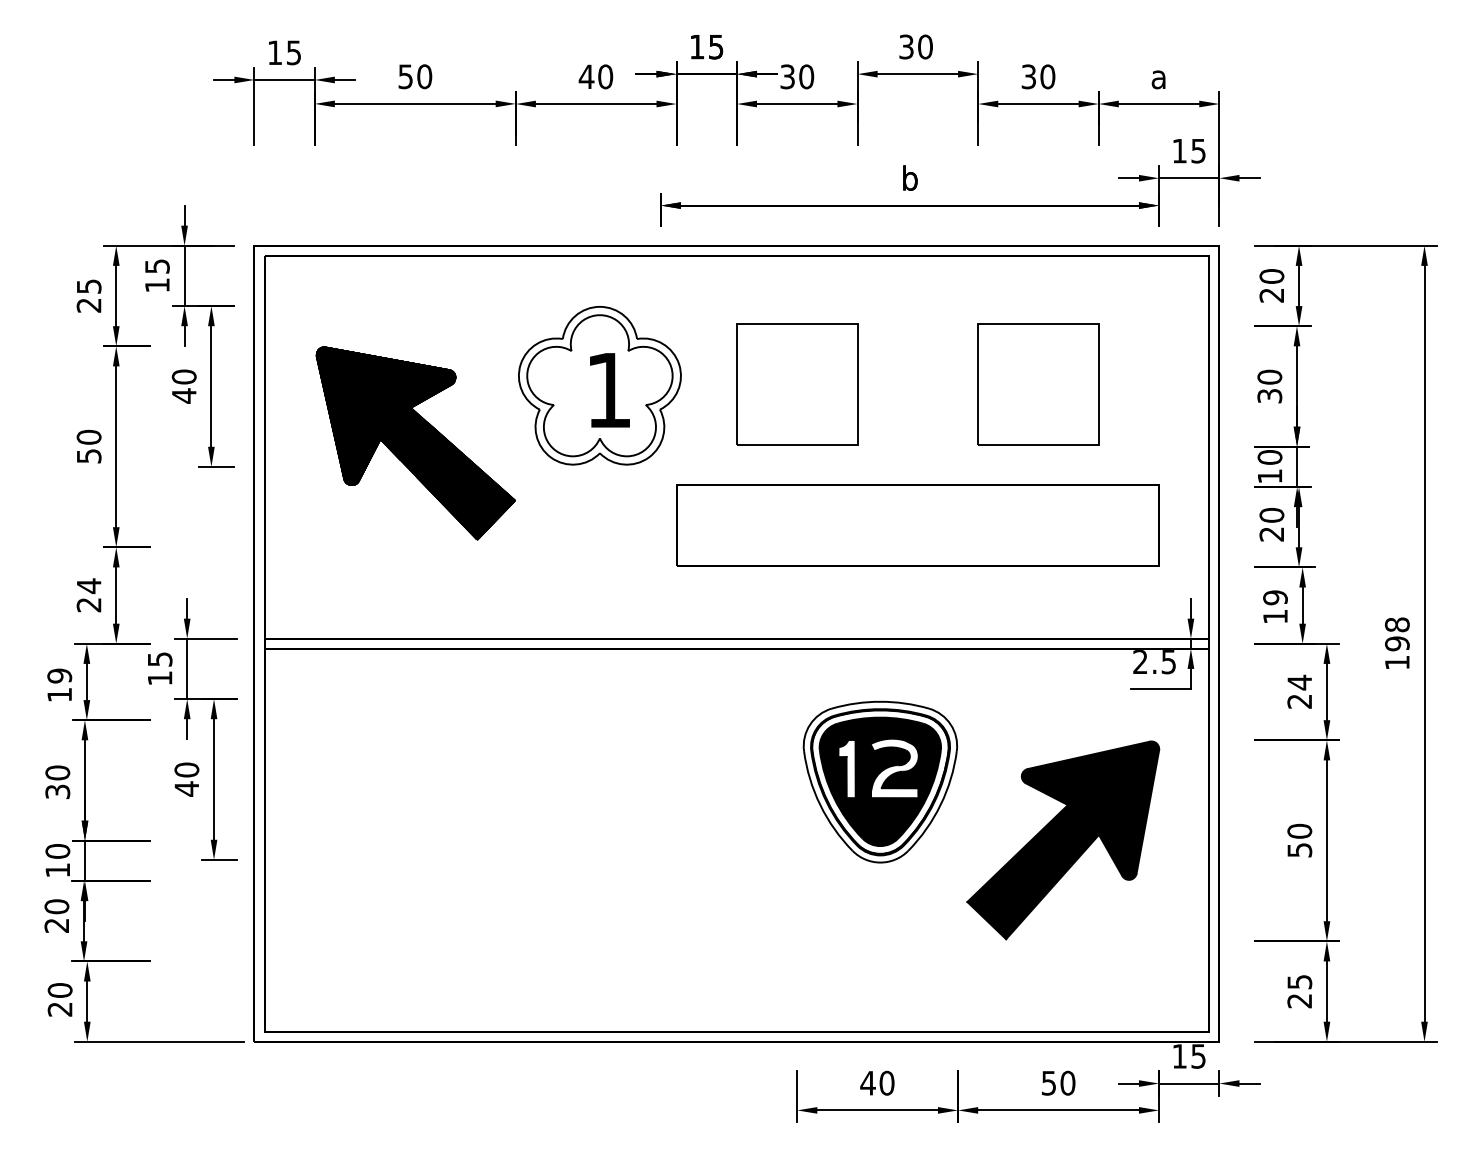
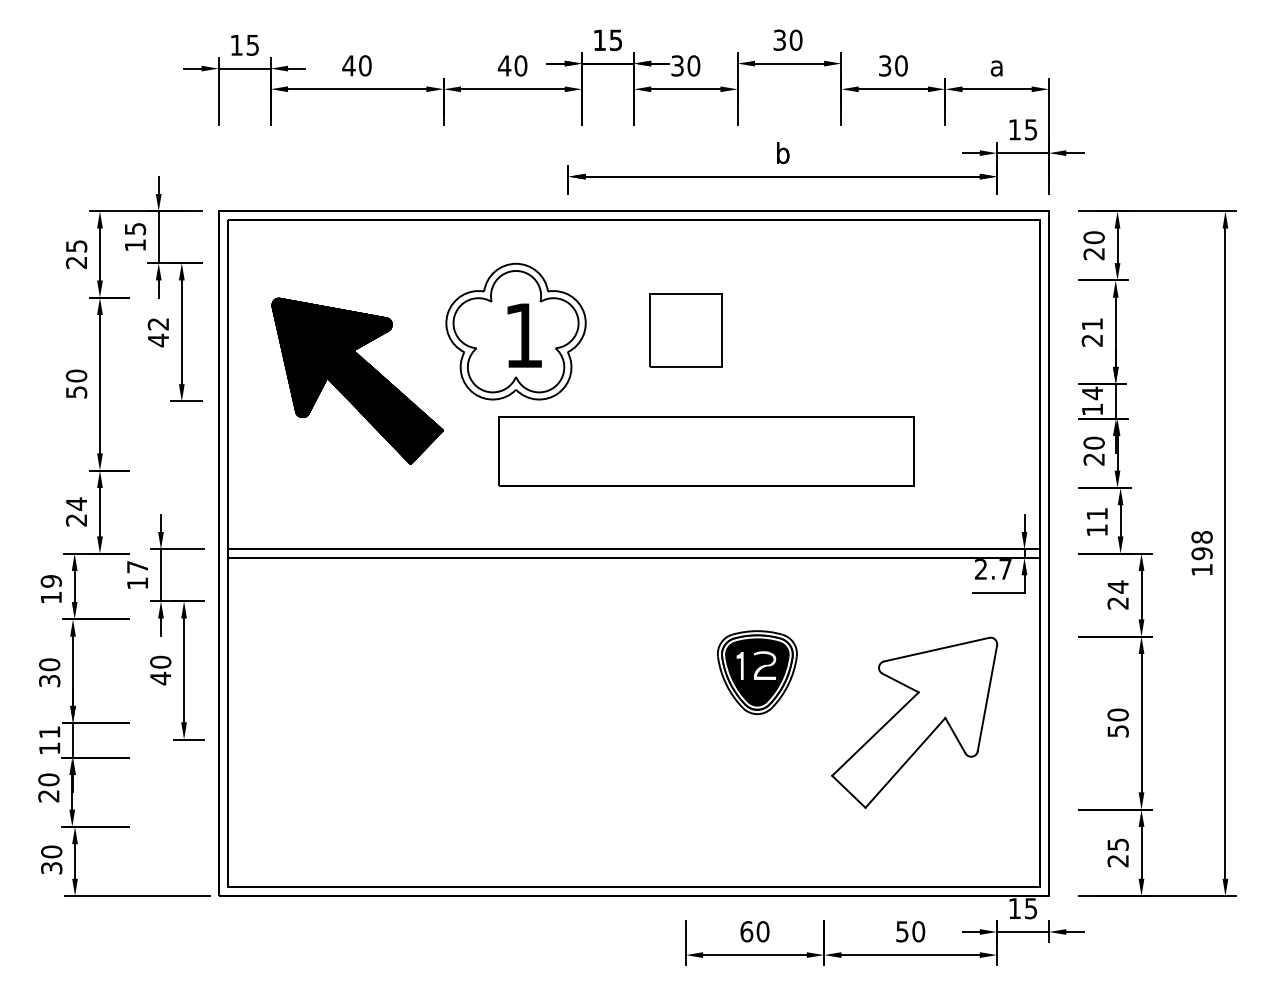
text: (405, 76) -> (348, 65), 50 -> 40
text: (183, 376) -> (157, 323), 40 -> 42
part: (797, 384) -> (686, 330), size x0.7
part: (1038, 384) -> (893, 330), removed
text: (1269, 386) -> (1092, 332), 30 -> 21
text: (1269, 457) -> (1092, 393), 10 -> 14
part: (917, 525) -> (705, 451), moved
text: (1275, 597) -> (1097, 513), 19 -> 11
text: (160, 659) -> (138, 567), 15 -> 17
text: (1168, 662) -> (1005, 569), 2.5 -> 2.7
part: (880, 781) -> (757, 672), size x0.6
fill: (1063, 840) -> (914, 722), removed
text: (57, 851) -> (49, 732), 10 -> 11
text: (60, 1009) -> (51, 868), 20 -> 30
text: (867, 1082) -> (746, 931), 40 -> 60

